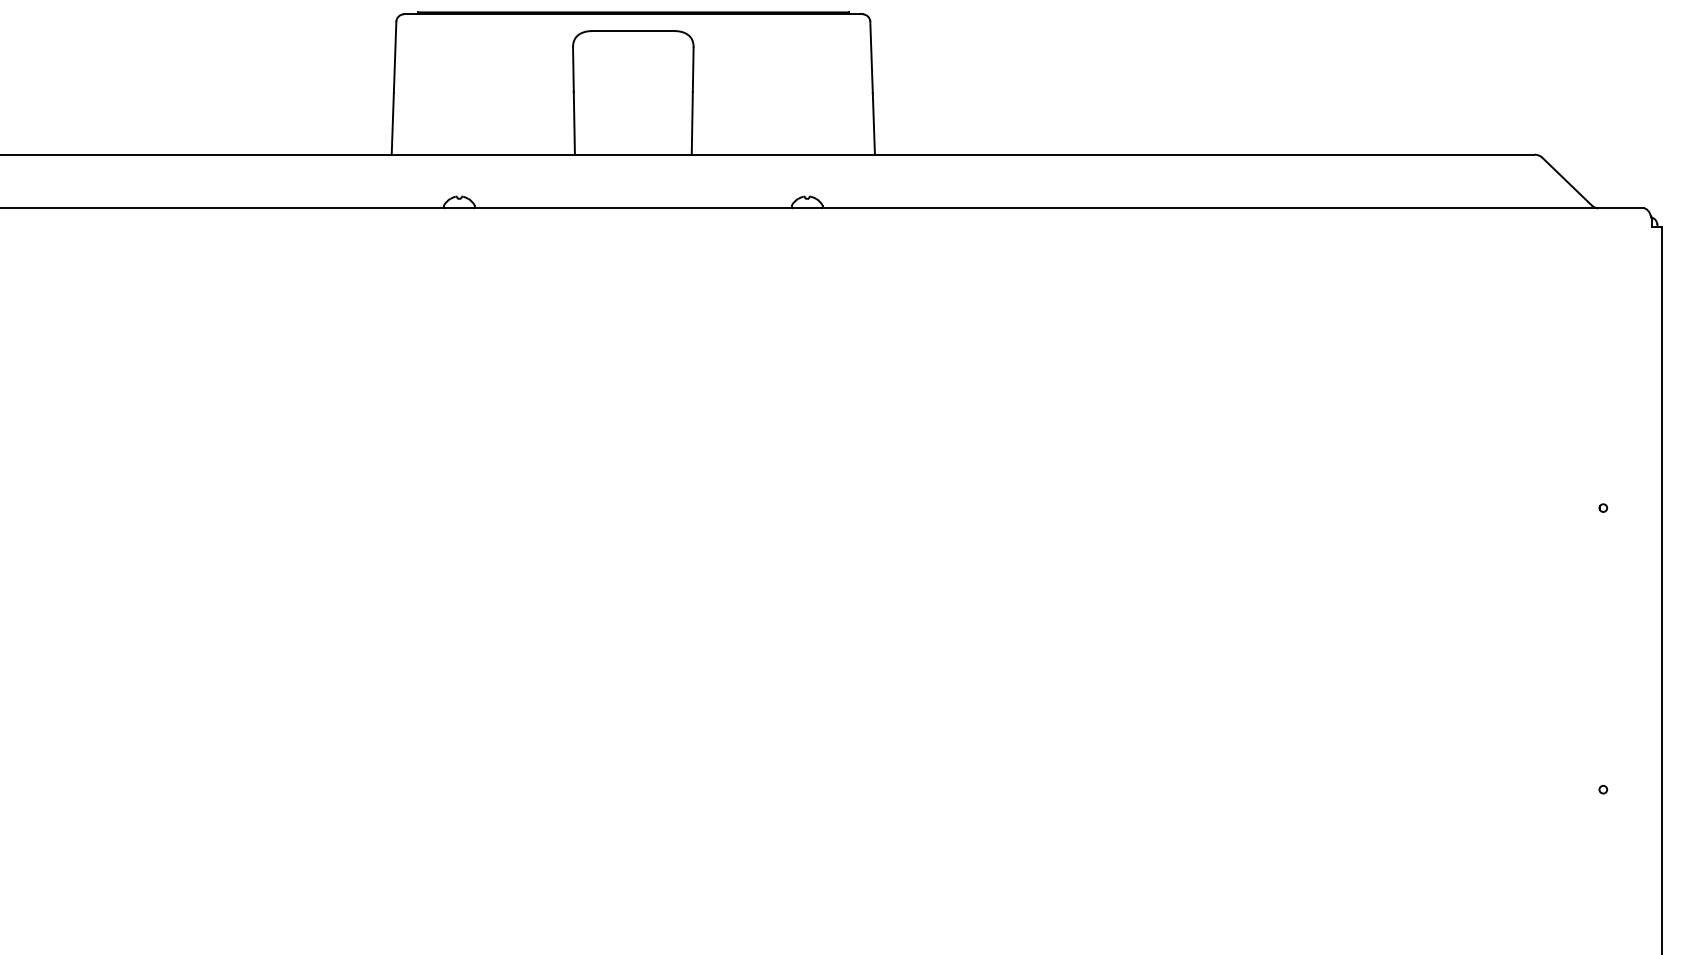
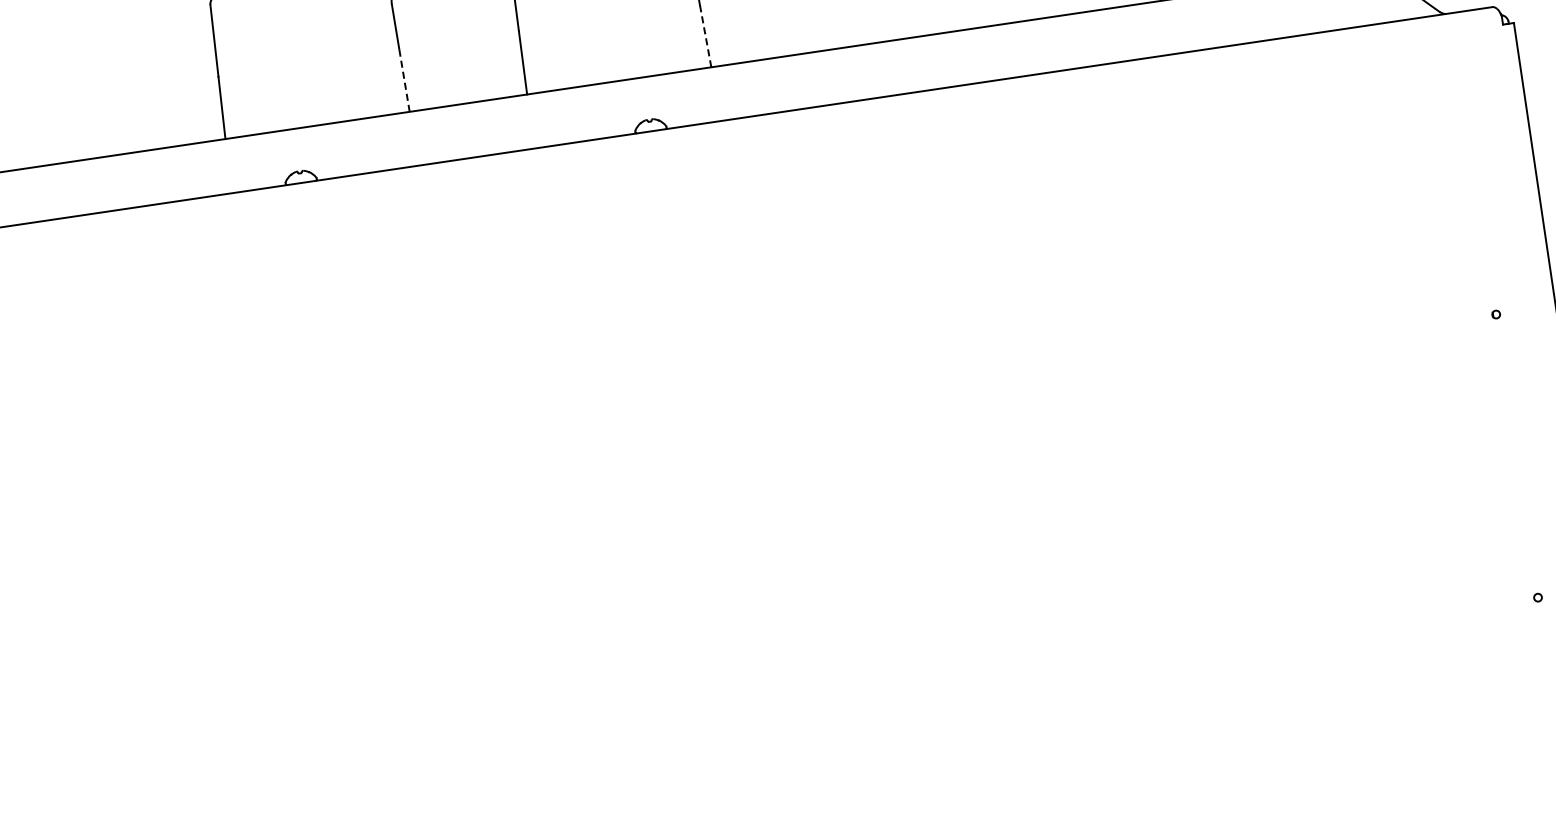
line: (574, 122) -> (404, 79), solid -> dashed
line: (873, 123) -> (705, 36), solid -> dashed

